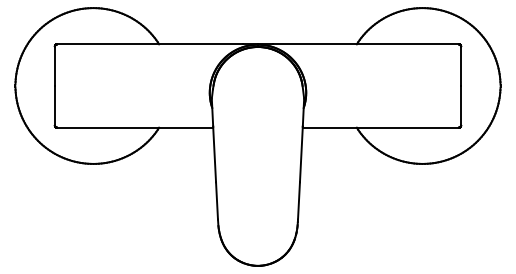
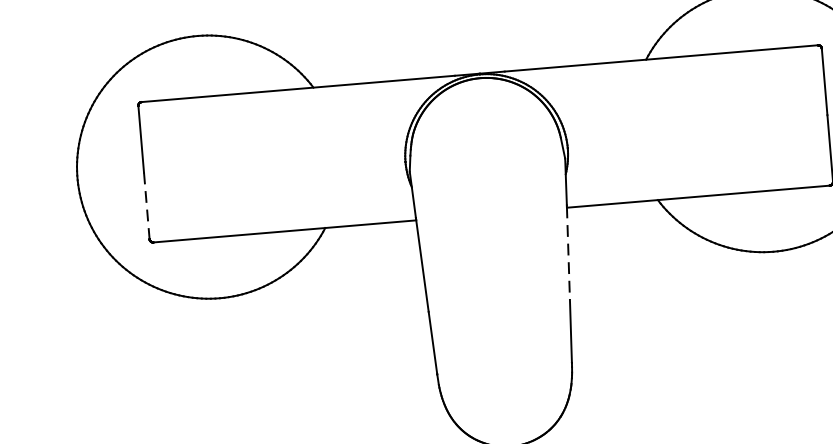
line: (54, 105) -> (145, 205), solid -> dashed
line: (301, 154) -> (568, 252), solid -> dashed

